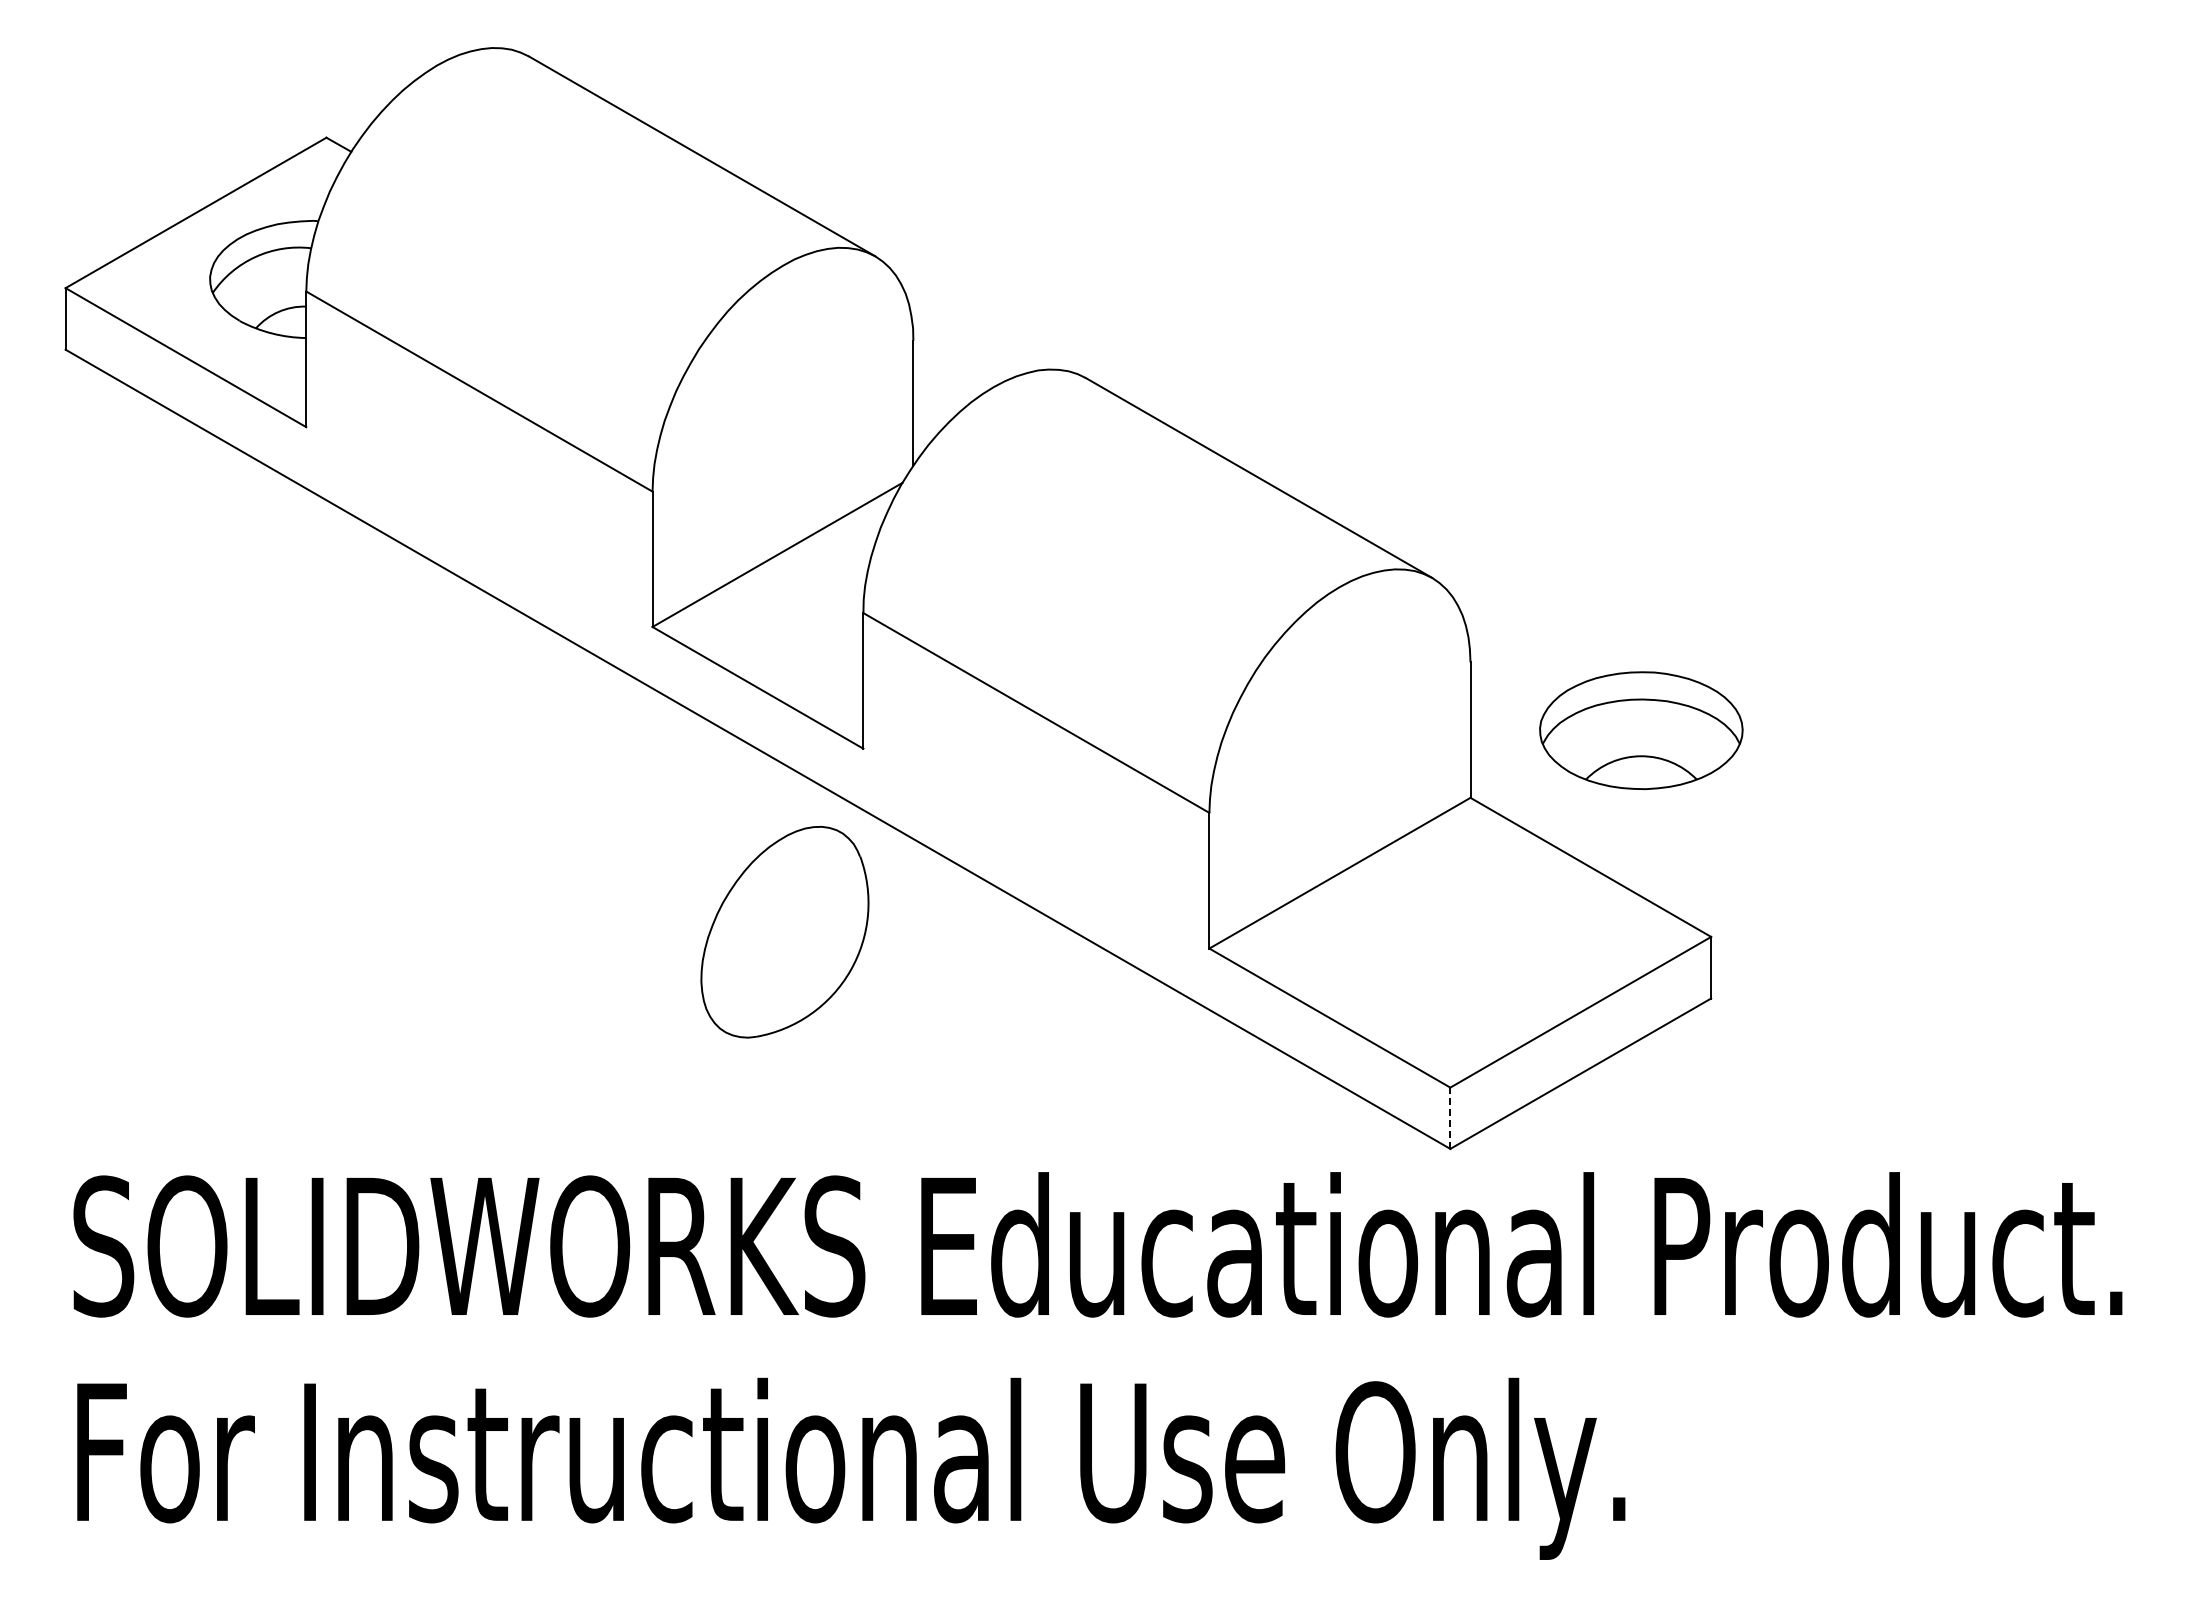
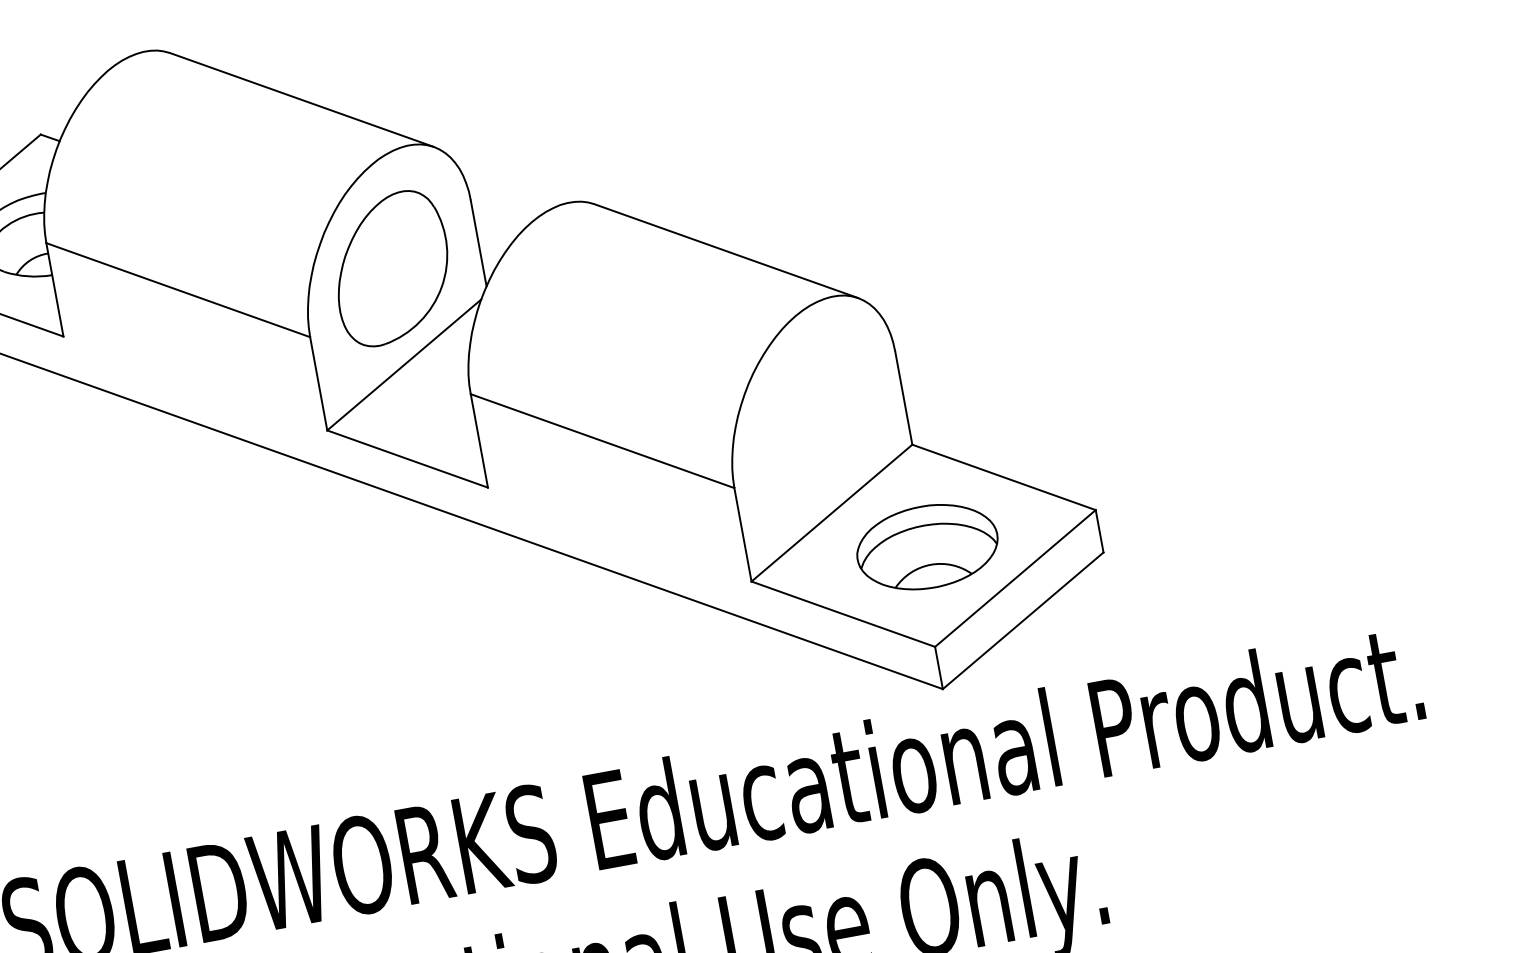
part: (1641, 730) -> (927, 547), moved
part: (784, 932) -> (391, 268), moved
line: (1450, 1118) -> (939, 668), dashed -> solid

